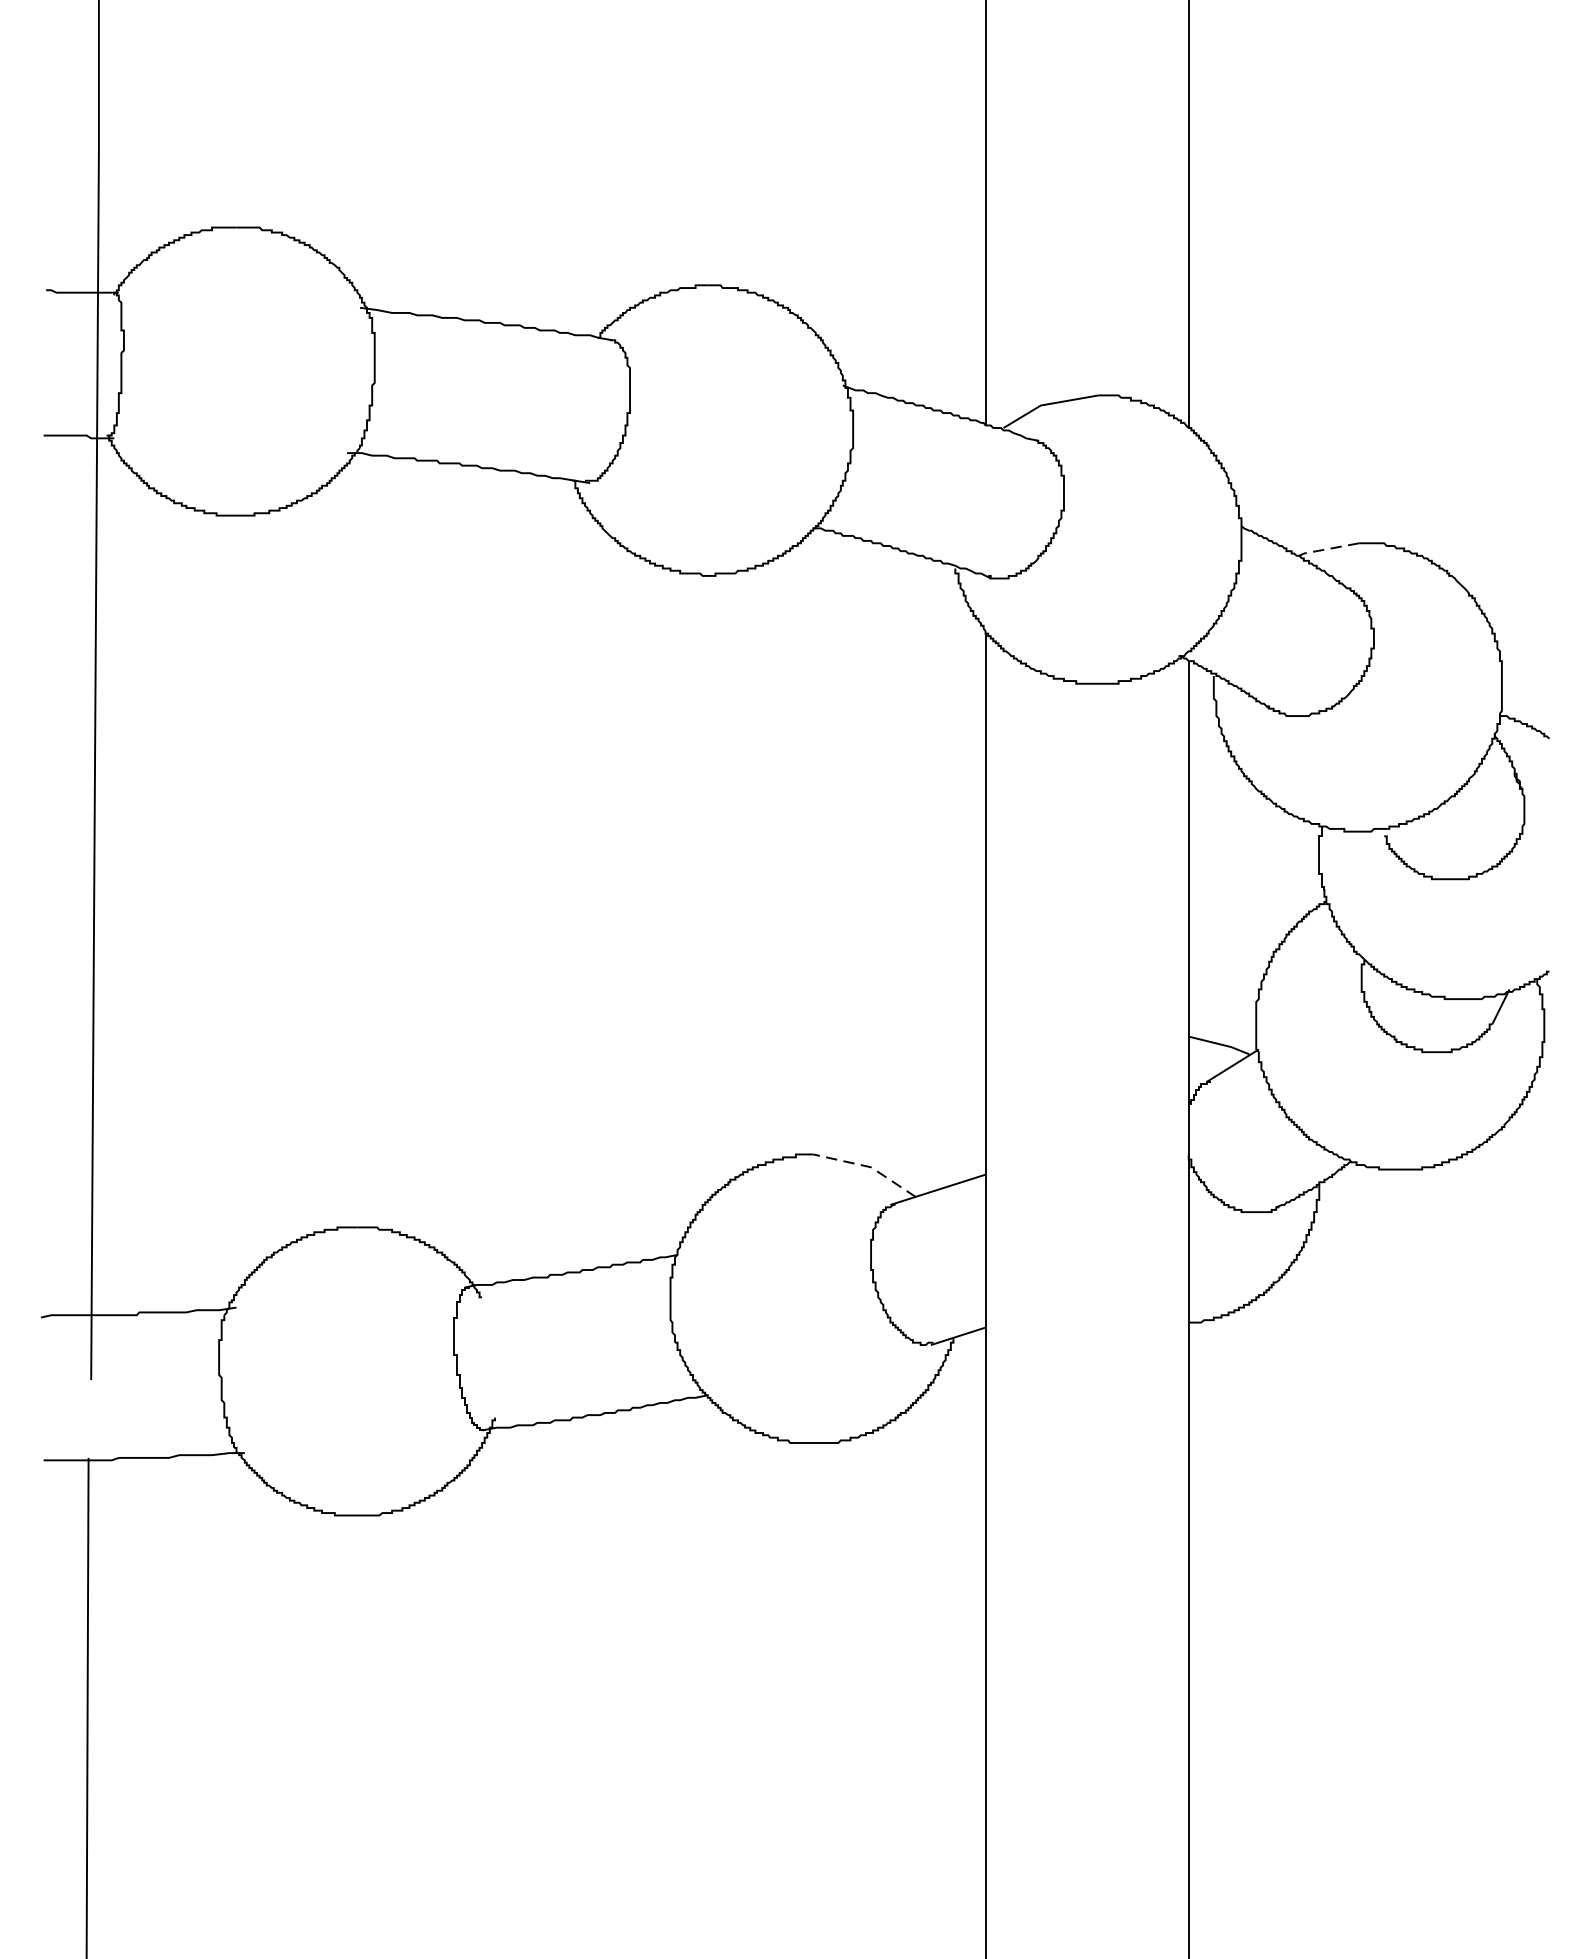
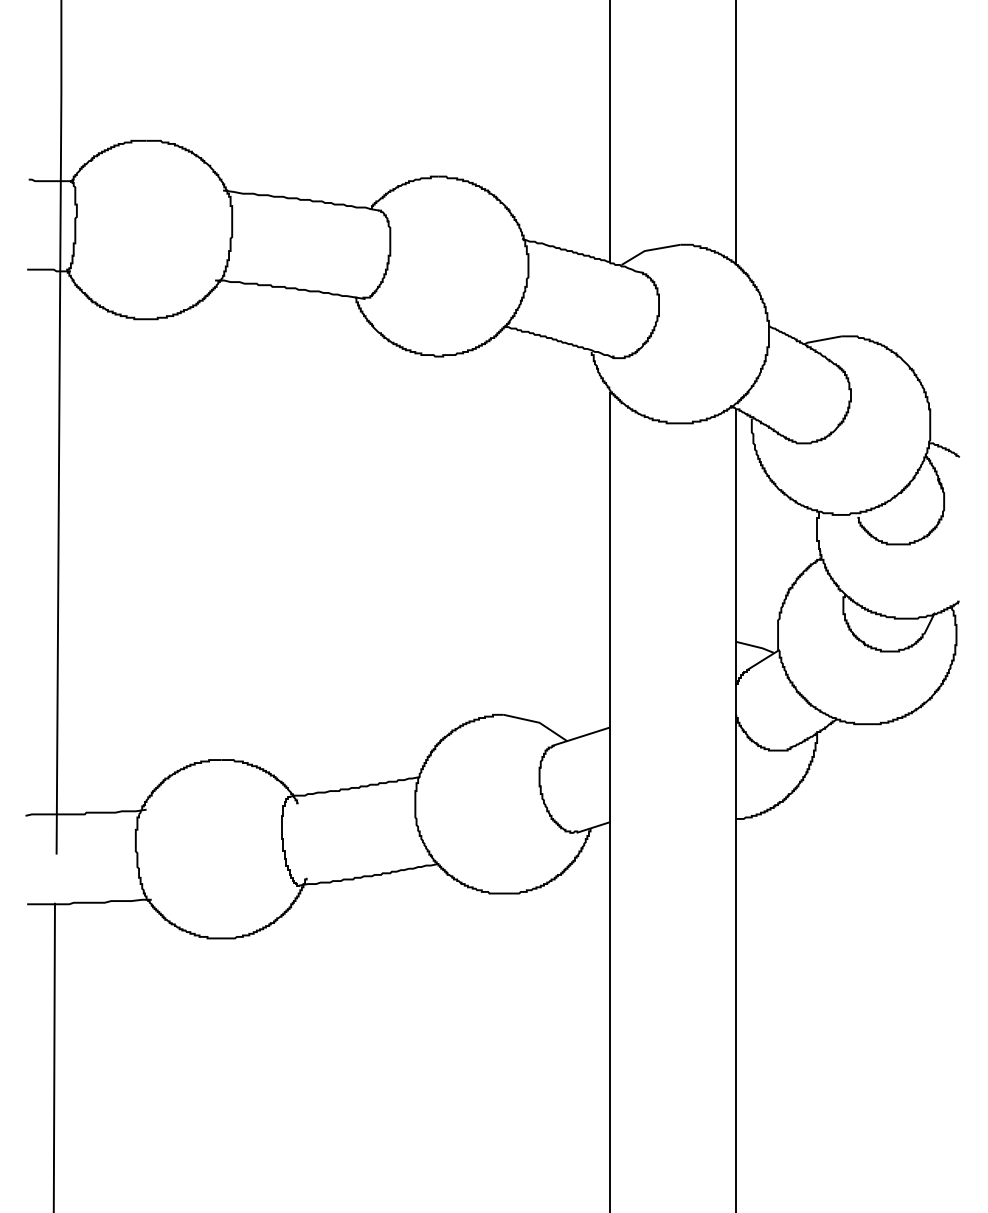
line: (1327, 549) -> (822, 340), dashed -> solid
line: (869, 1166) -> (538, 722), dashed -> solid

